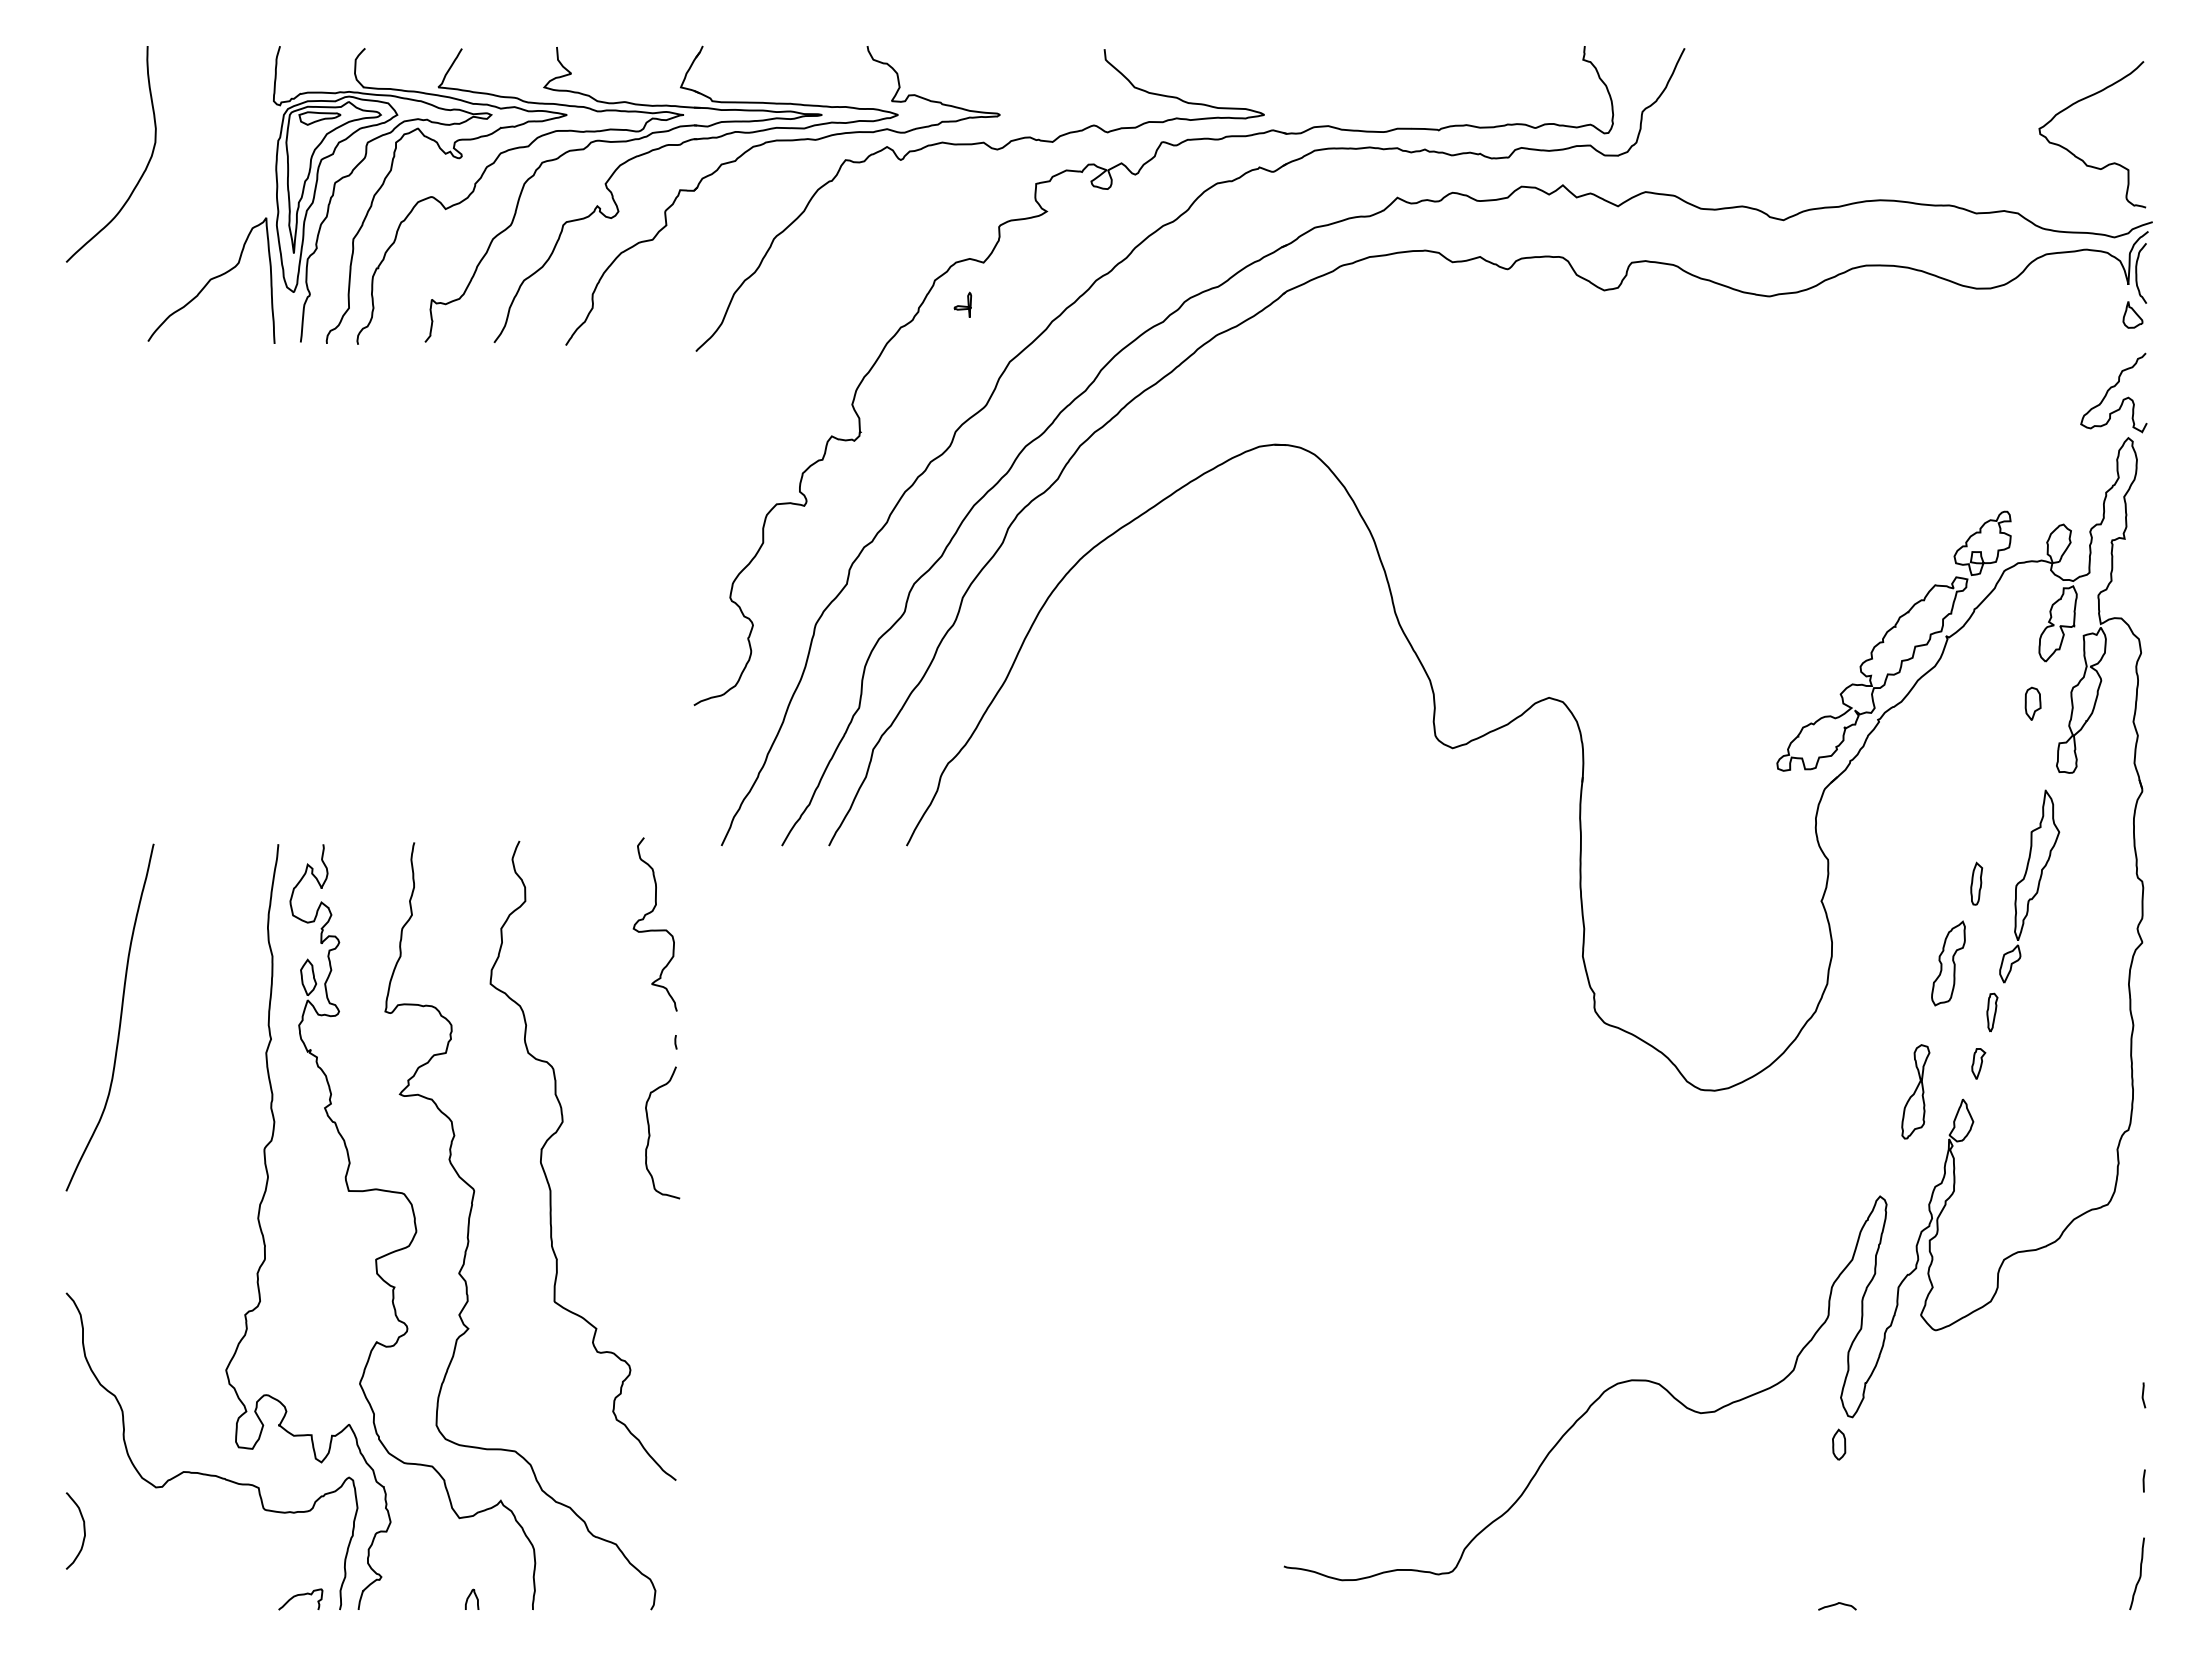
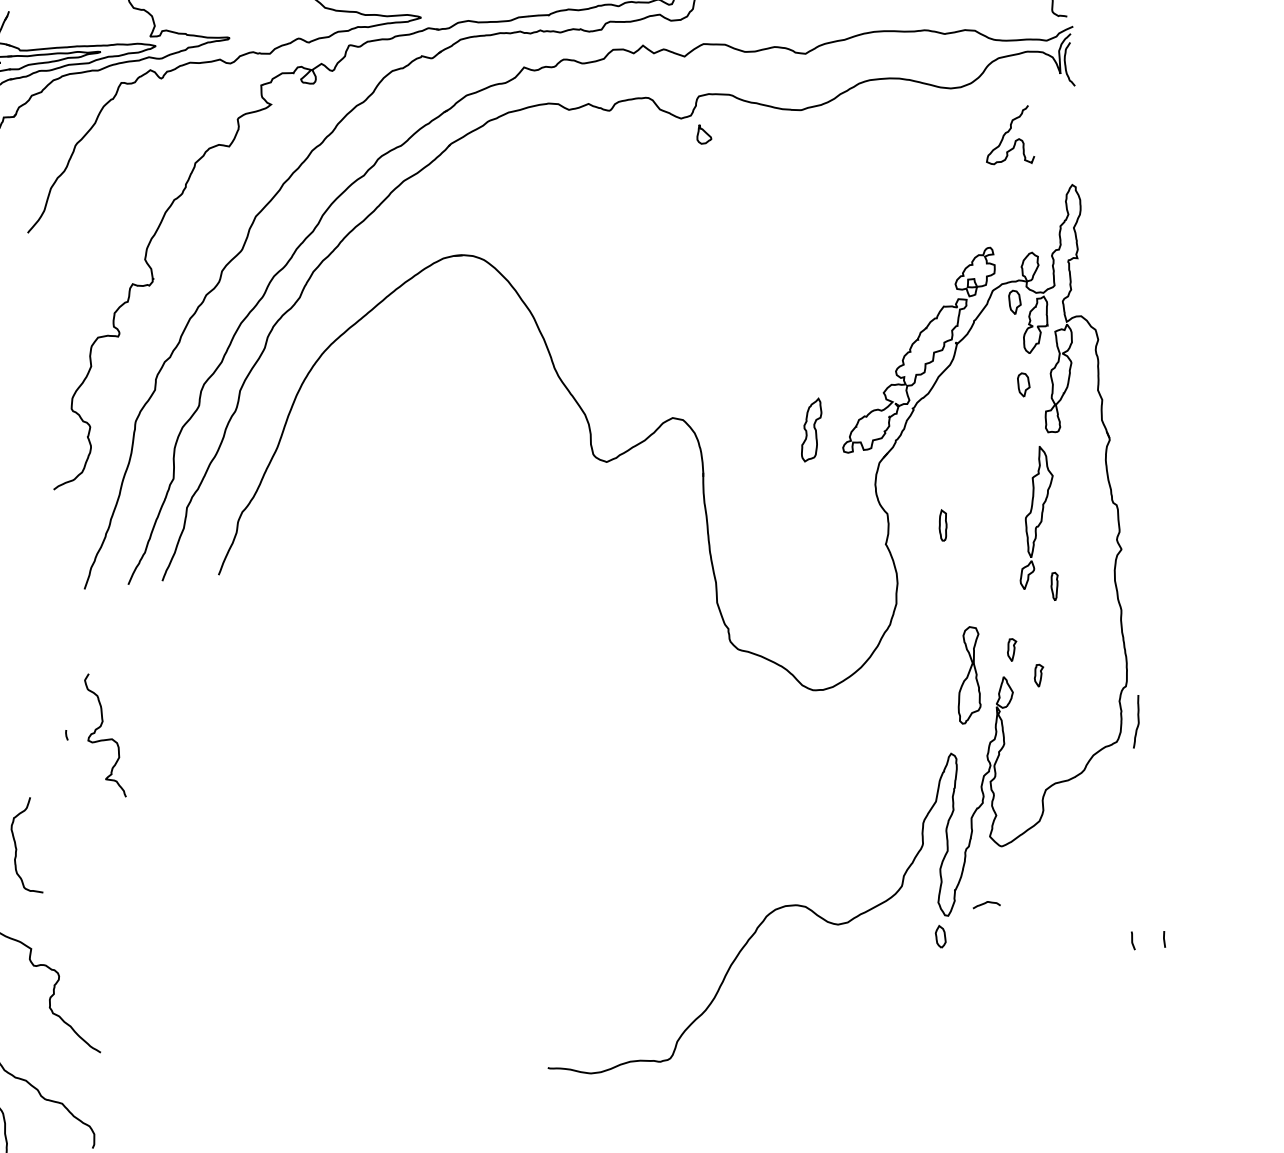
part: (962, 304) -> (217, 178), removed
part: (2132, 314) -> (703, 133), moved
curve: (2110, 389) -> (1005, 134), moved
part: (2032, 589) -> (1014, 302), added
part: (1976, 883) -> (943, 525), moved
curve: (654, 929) -> (103, 739), moved
part: (1948, 963) -> (811, 430), moved
part: (1992, 1012) -> (1055, 586), moved
part: (1915, 1091) -> (968, 674), size x1.4
part: (2011, 1102) -> (1039, 675), added
curve: (650, 1133) -> (16, 847), moved
curve: (2143, 1395) -> (1132, 941), moved
curve: (2139, 1573) -> (1137, 721), moved
curve: (1836, 1605) -> (985, 903), moved

